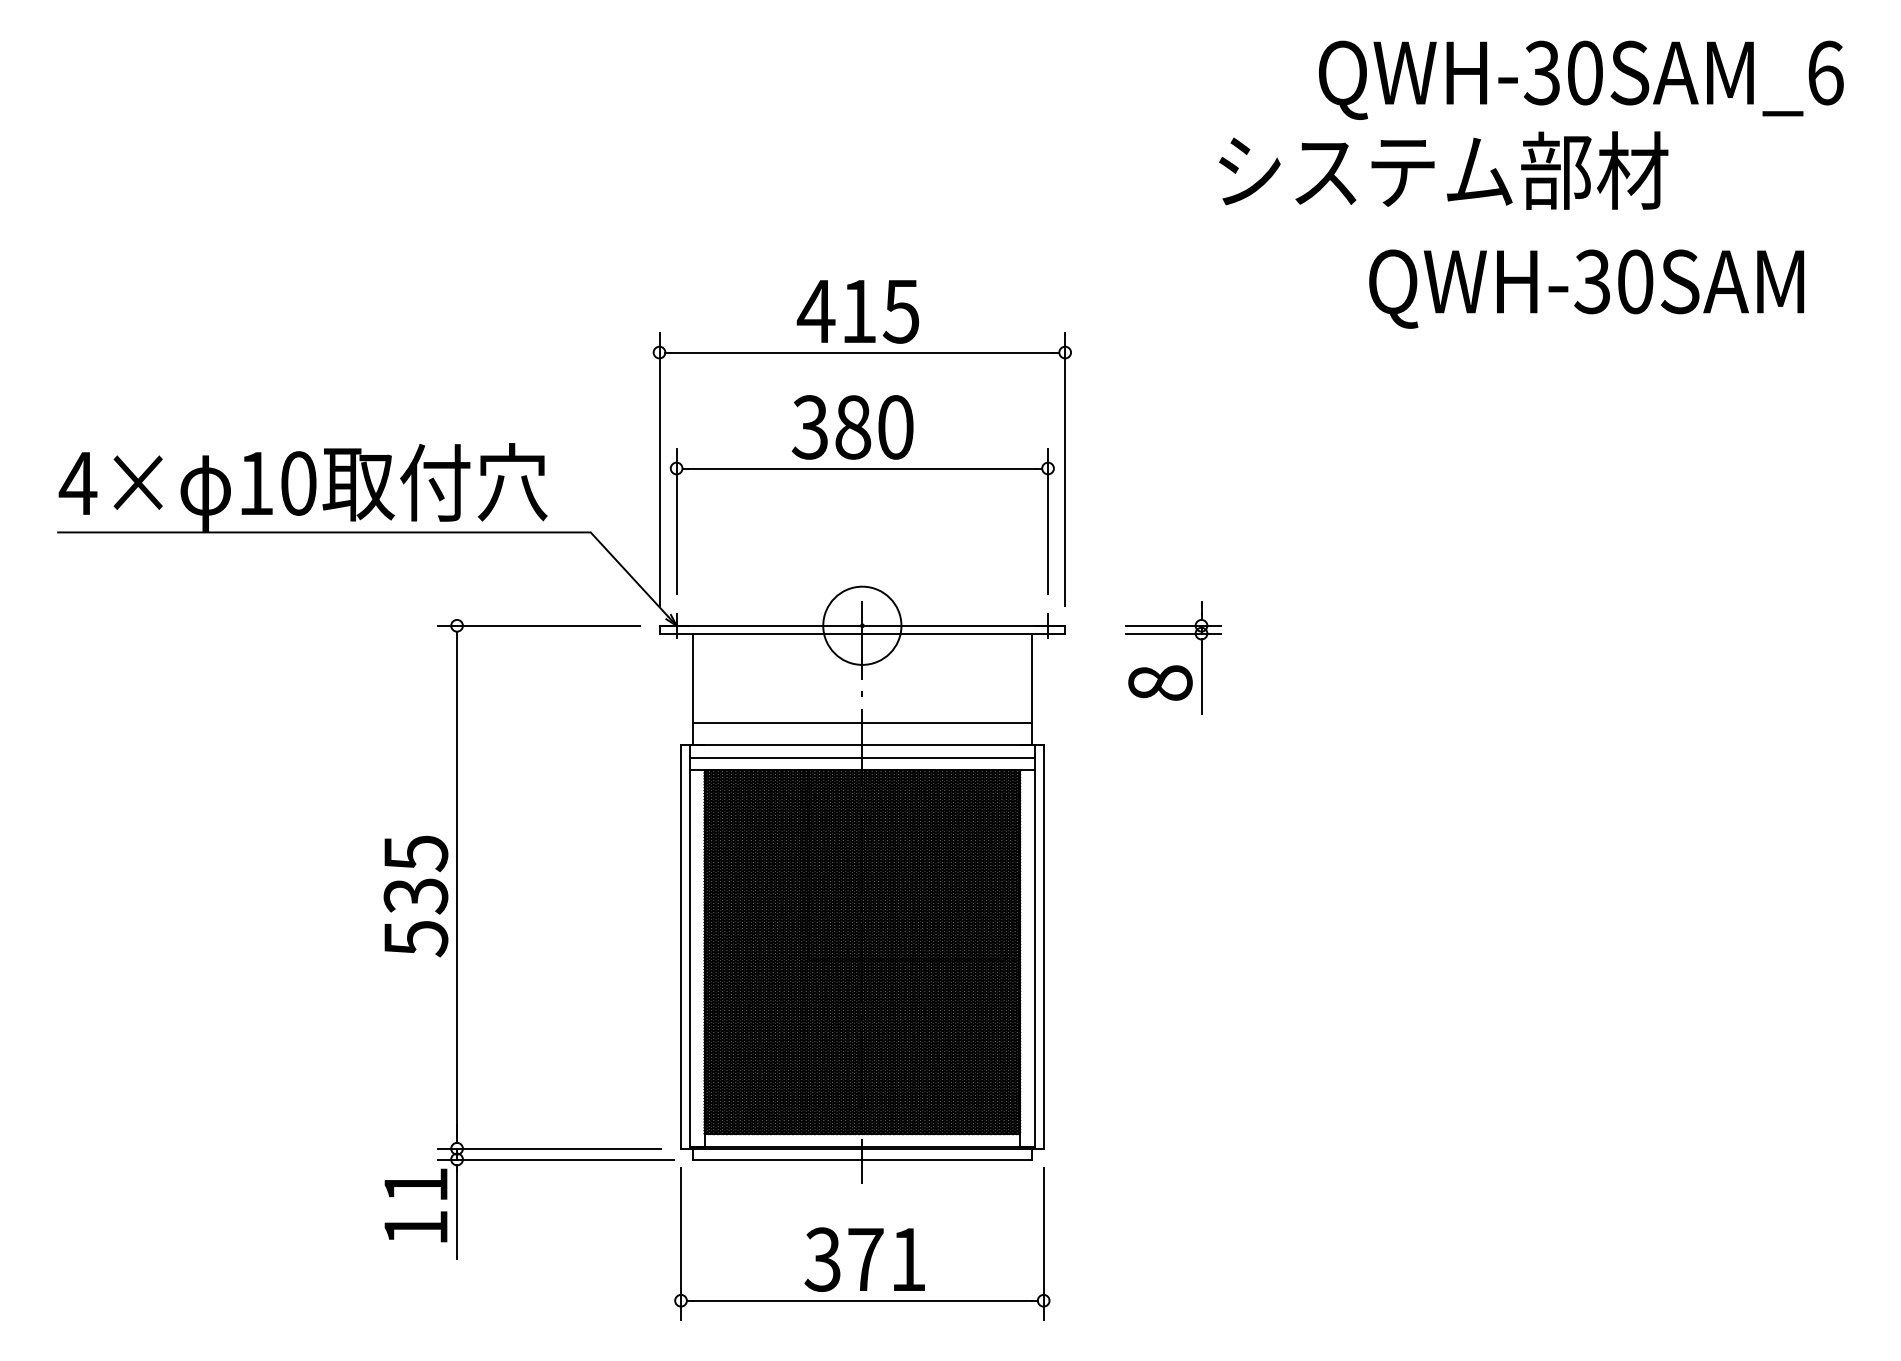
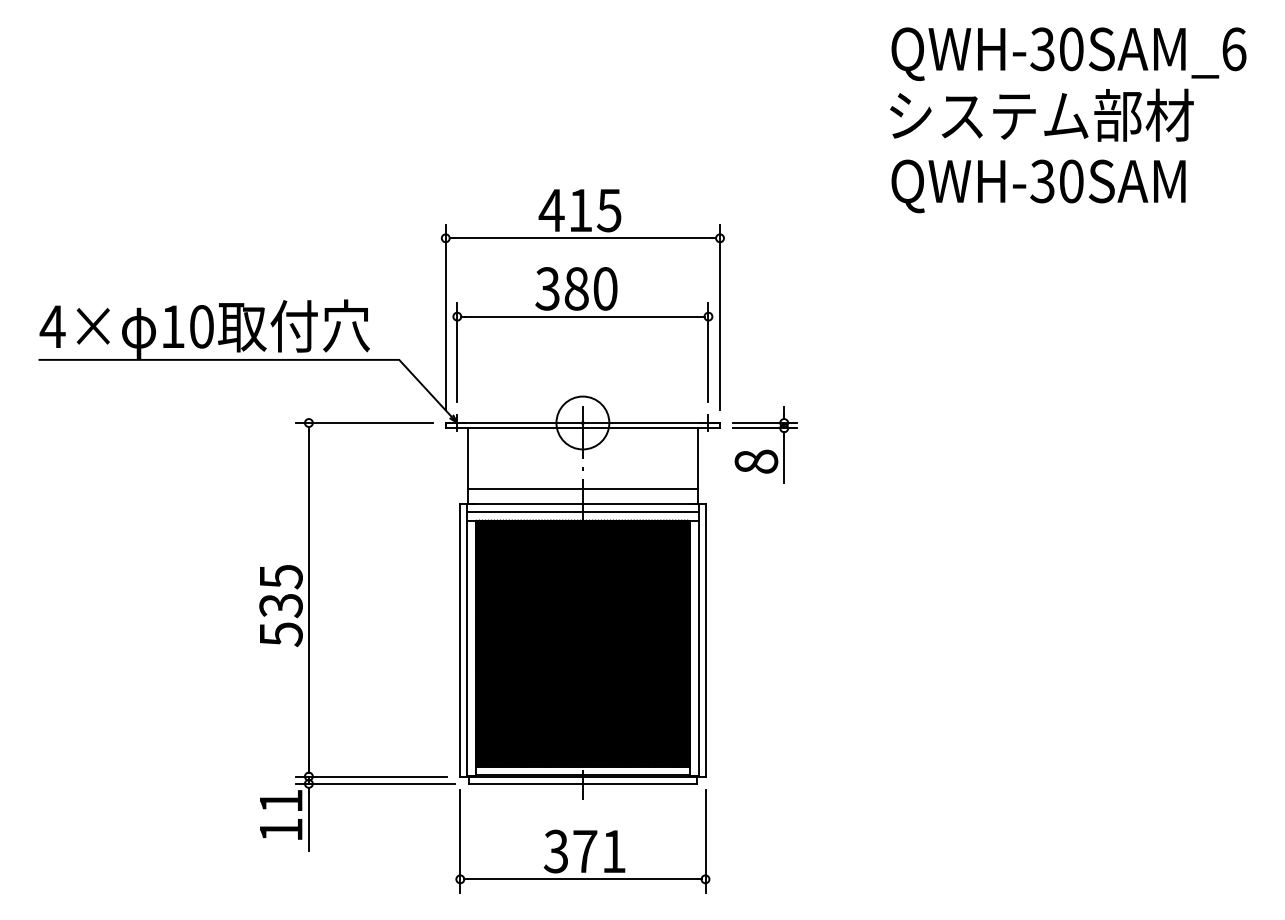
text: (1443, 169) -> (1041, 114), moved
text: (1586, 289) -> (1038, 186), moved
part: (1172, 657) -> (764, 444), moved

